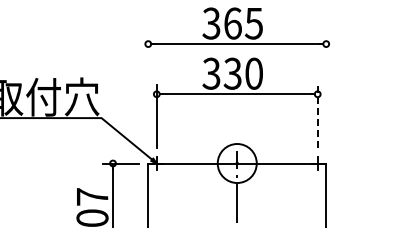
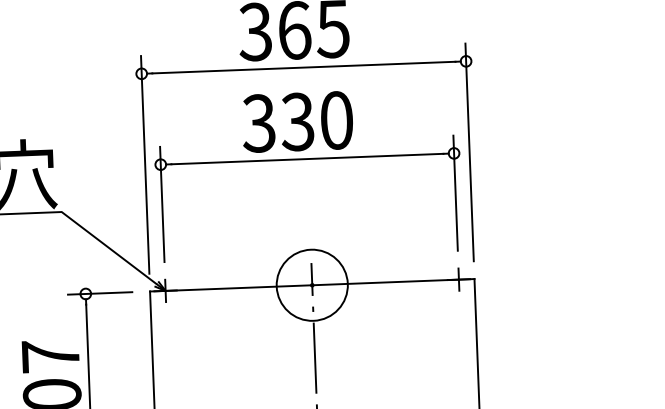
line: (148, 93) -> (145, 163), added
line: (326, 93) -> (470, 151), added
line: (317, 116) -> (455, 193), dashed -> solid

